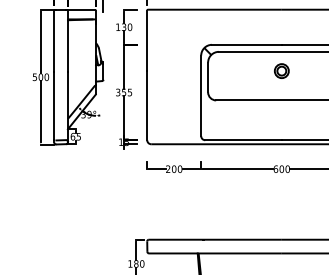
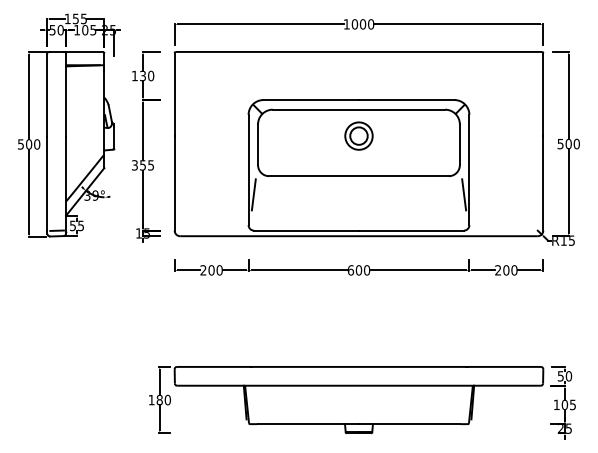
part: (281, 70) -> (358, 135), size x1.43
line: (204, 113) -> (253, 194), added
text: (72, 136) -> (72, 225), 65 -> 55

